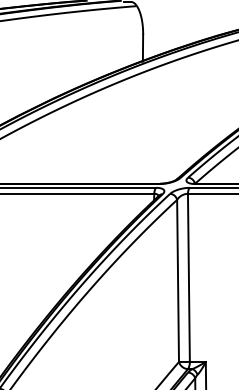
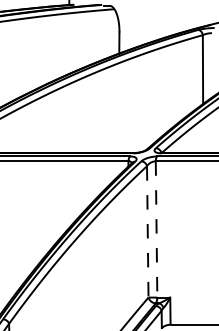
line: (188, 277) -> (156, 229), solid -> dashed
line: (177, 280) -> (147, 231), solid -> dashed

